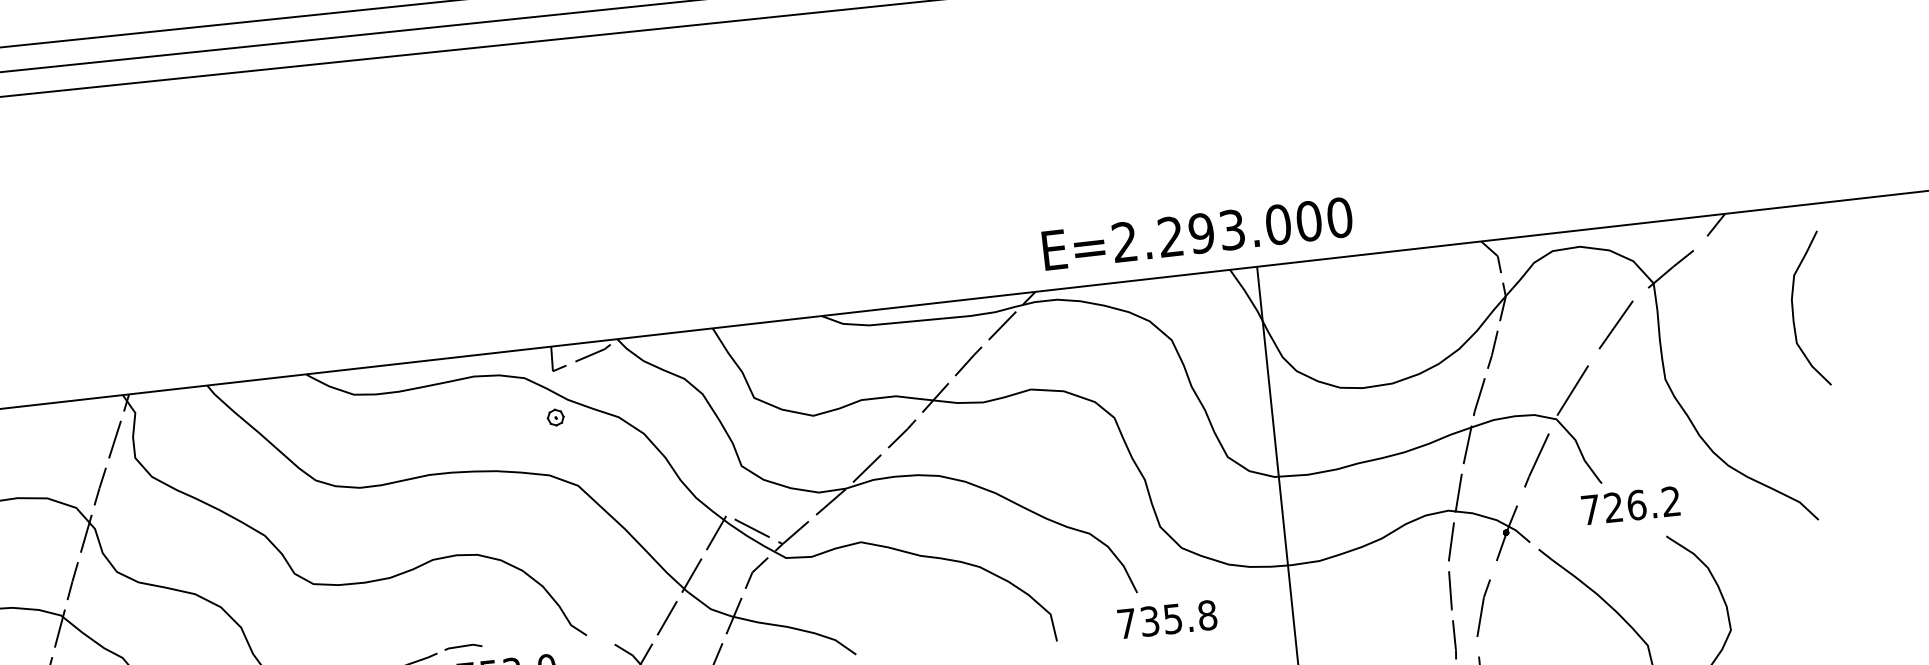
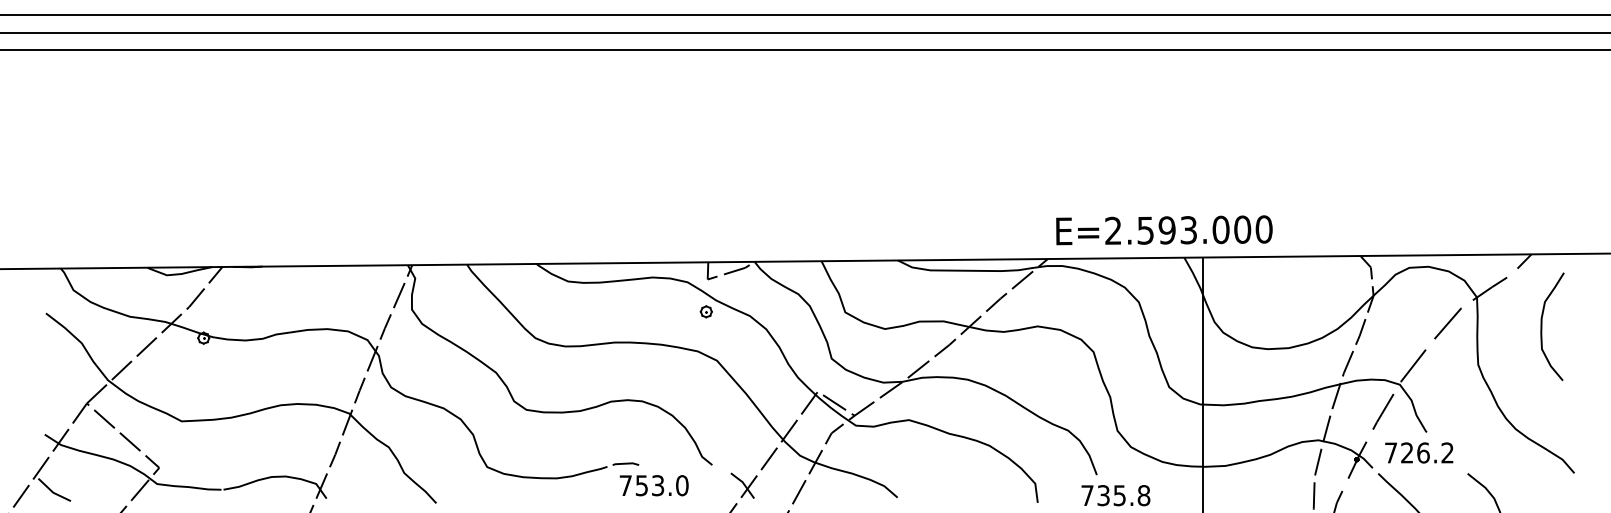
text: (1170, 236) -> (1145, 230), E=2.293.000 -> E=2.593.000
curve: (1794, 310) -> (1542, 326), moved
text: (1631, 505) -> (1419, 452), moved

